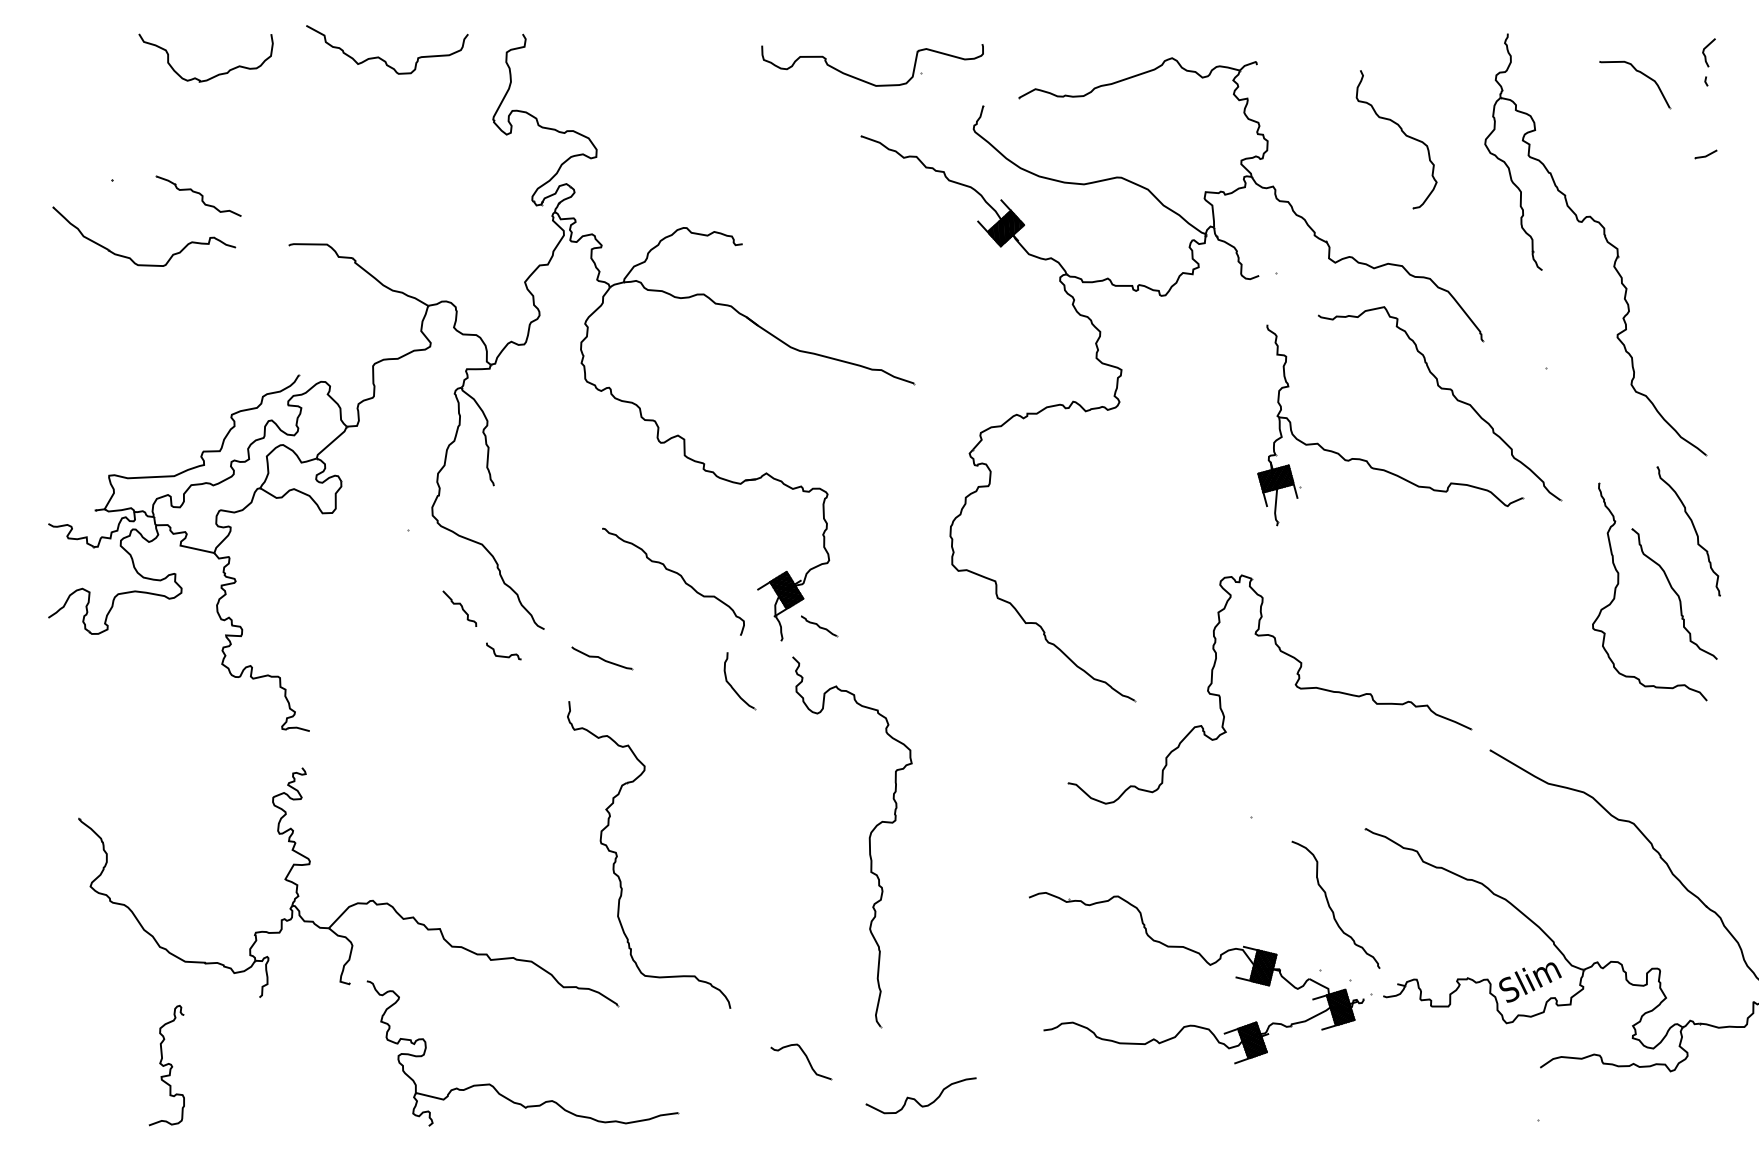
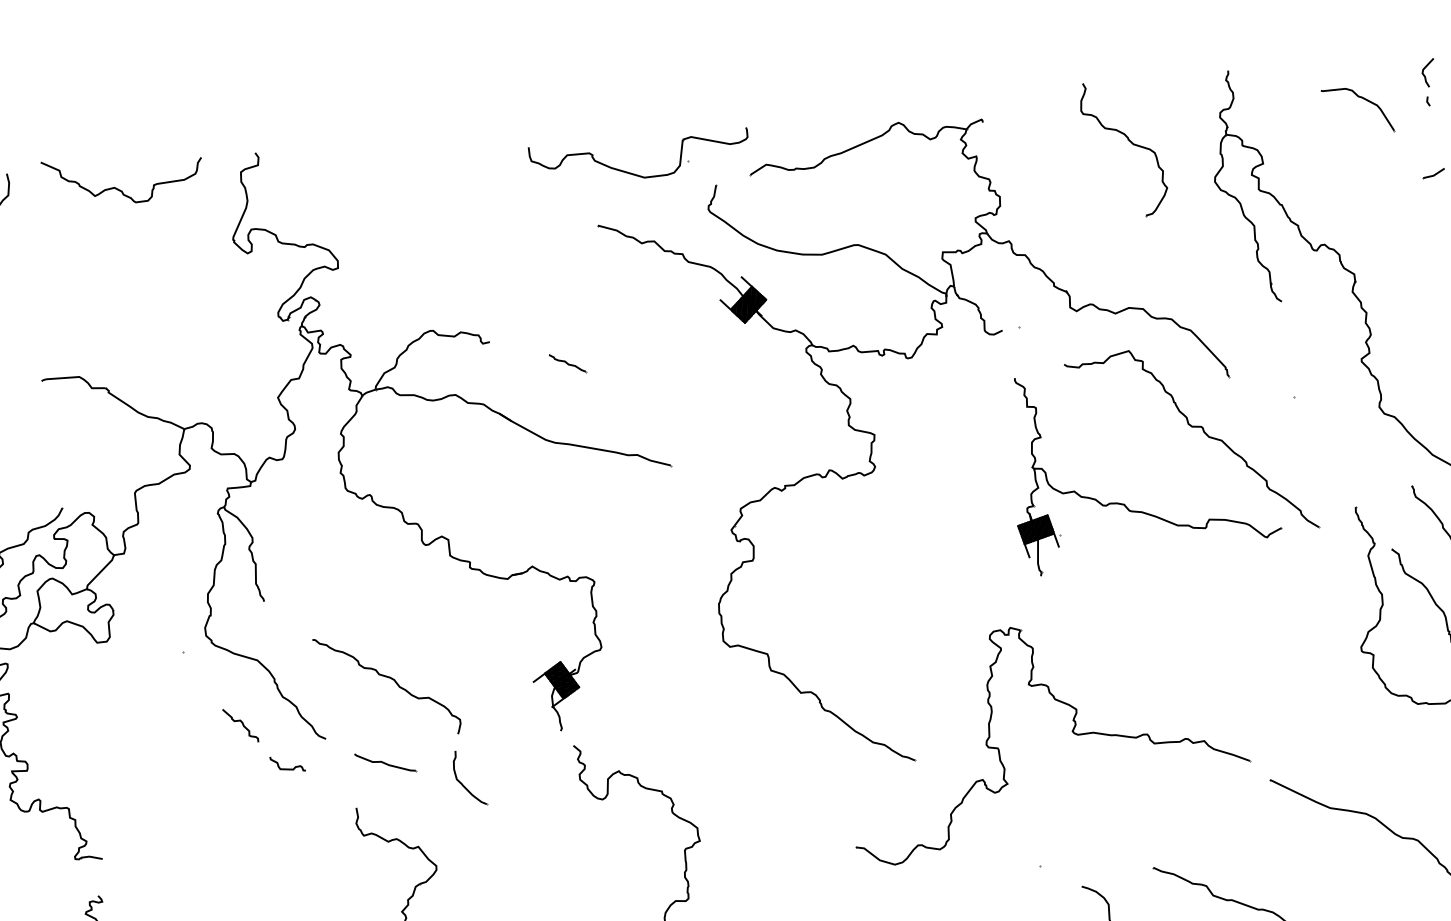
part: (865, 80) -> (633, 173), moved
part: (1402, 132) -> (1129, 141), moved
curve: (678, 575) -> (391, 679), moved
part: (819, 626) -> (568, 363), moved
part: (733, 687) -> (464, 785), moved

